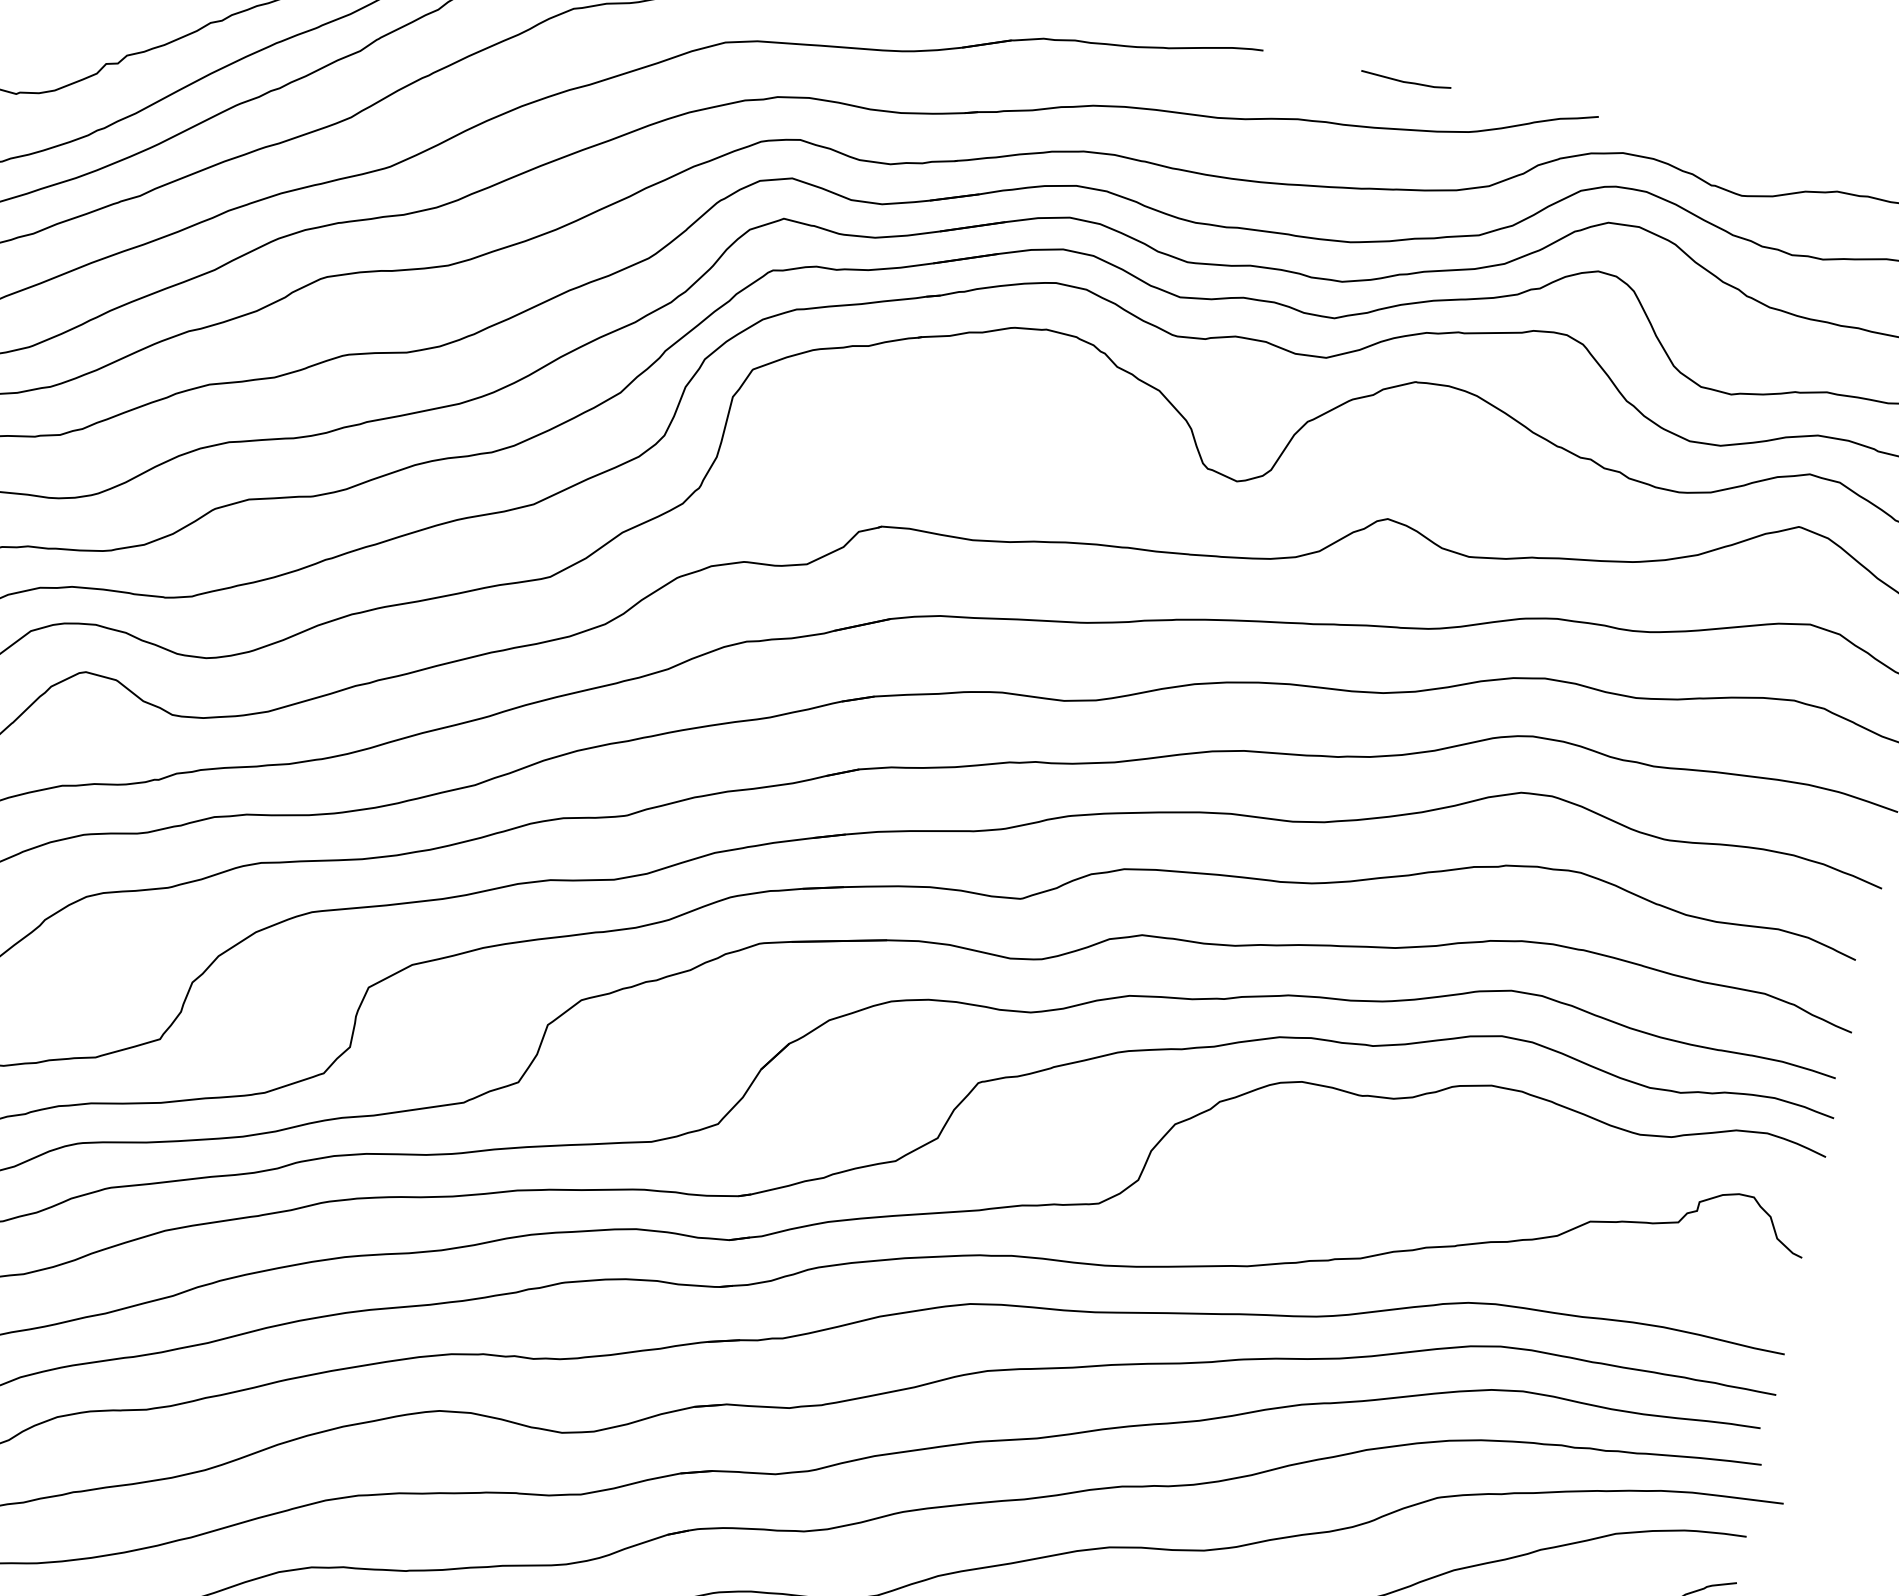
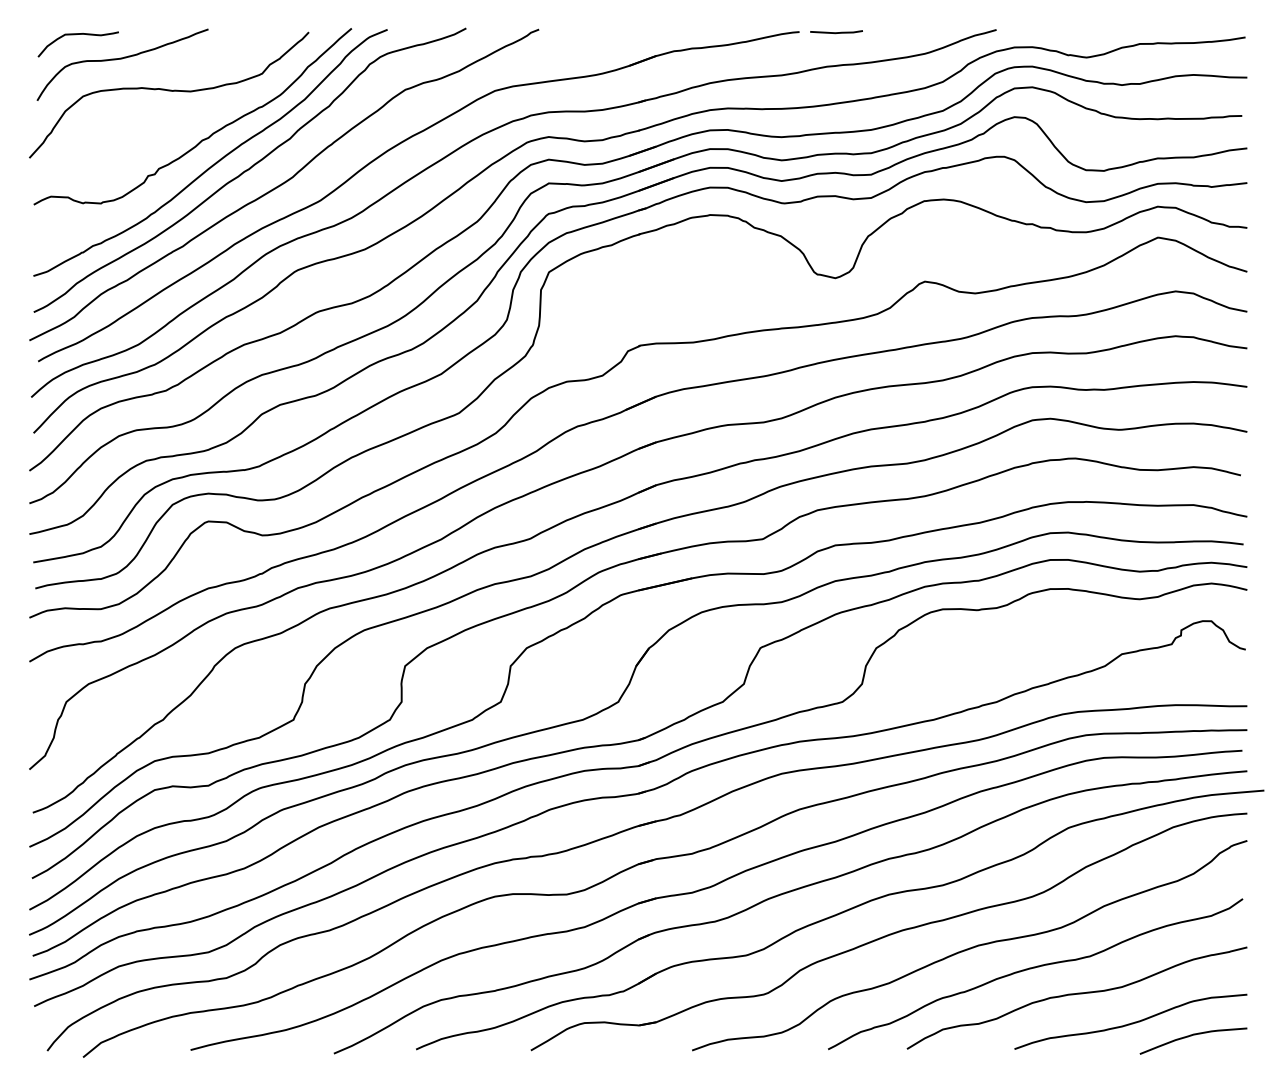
line: (1405, 81) -> (836, 32), moved

